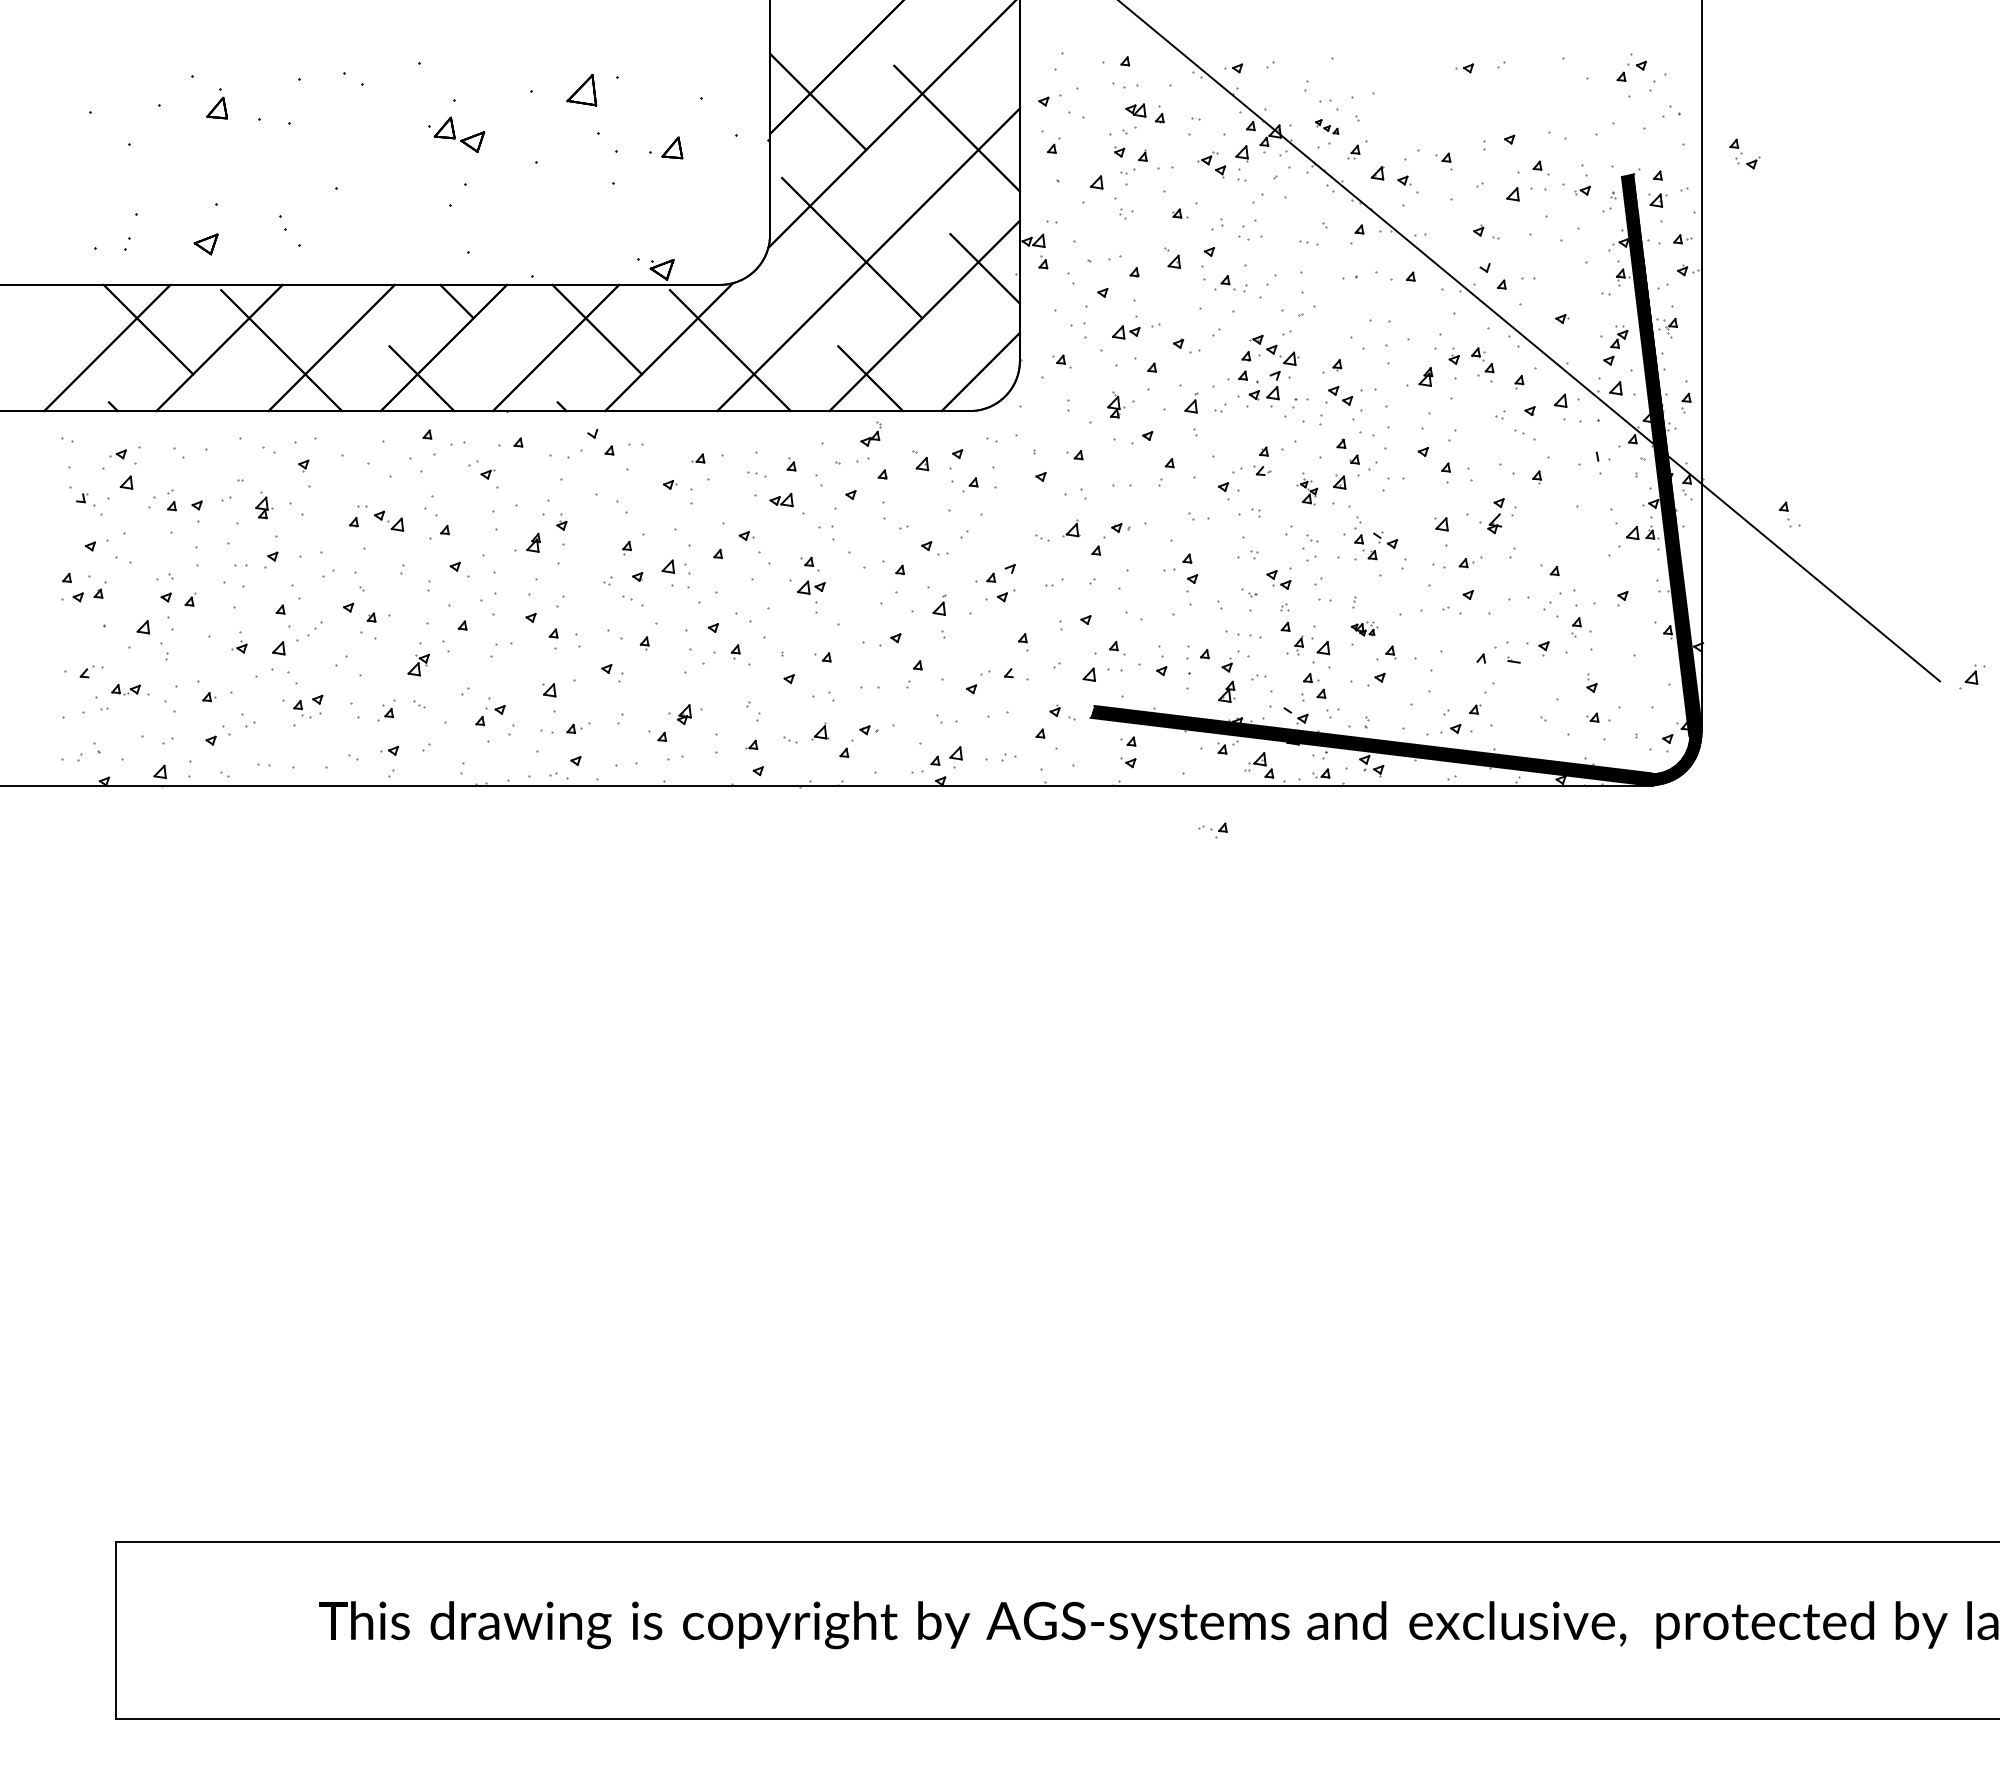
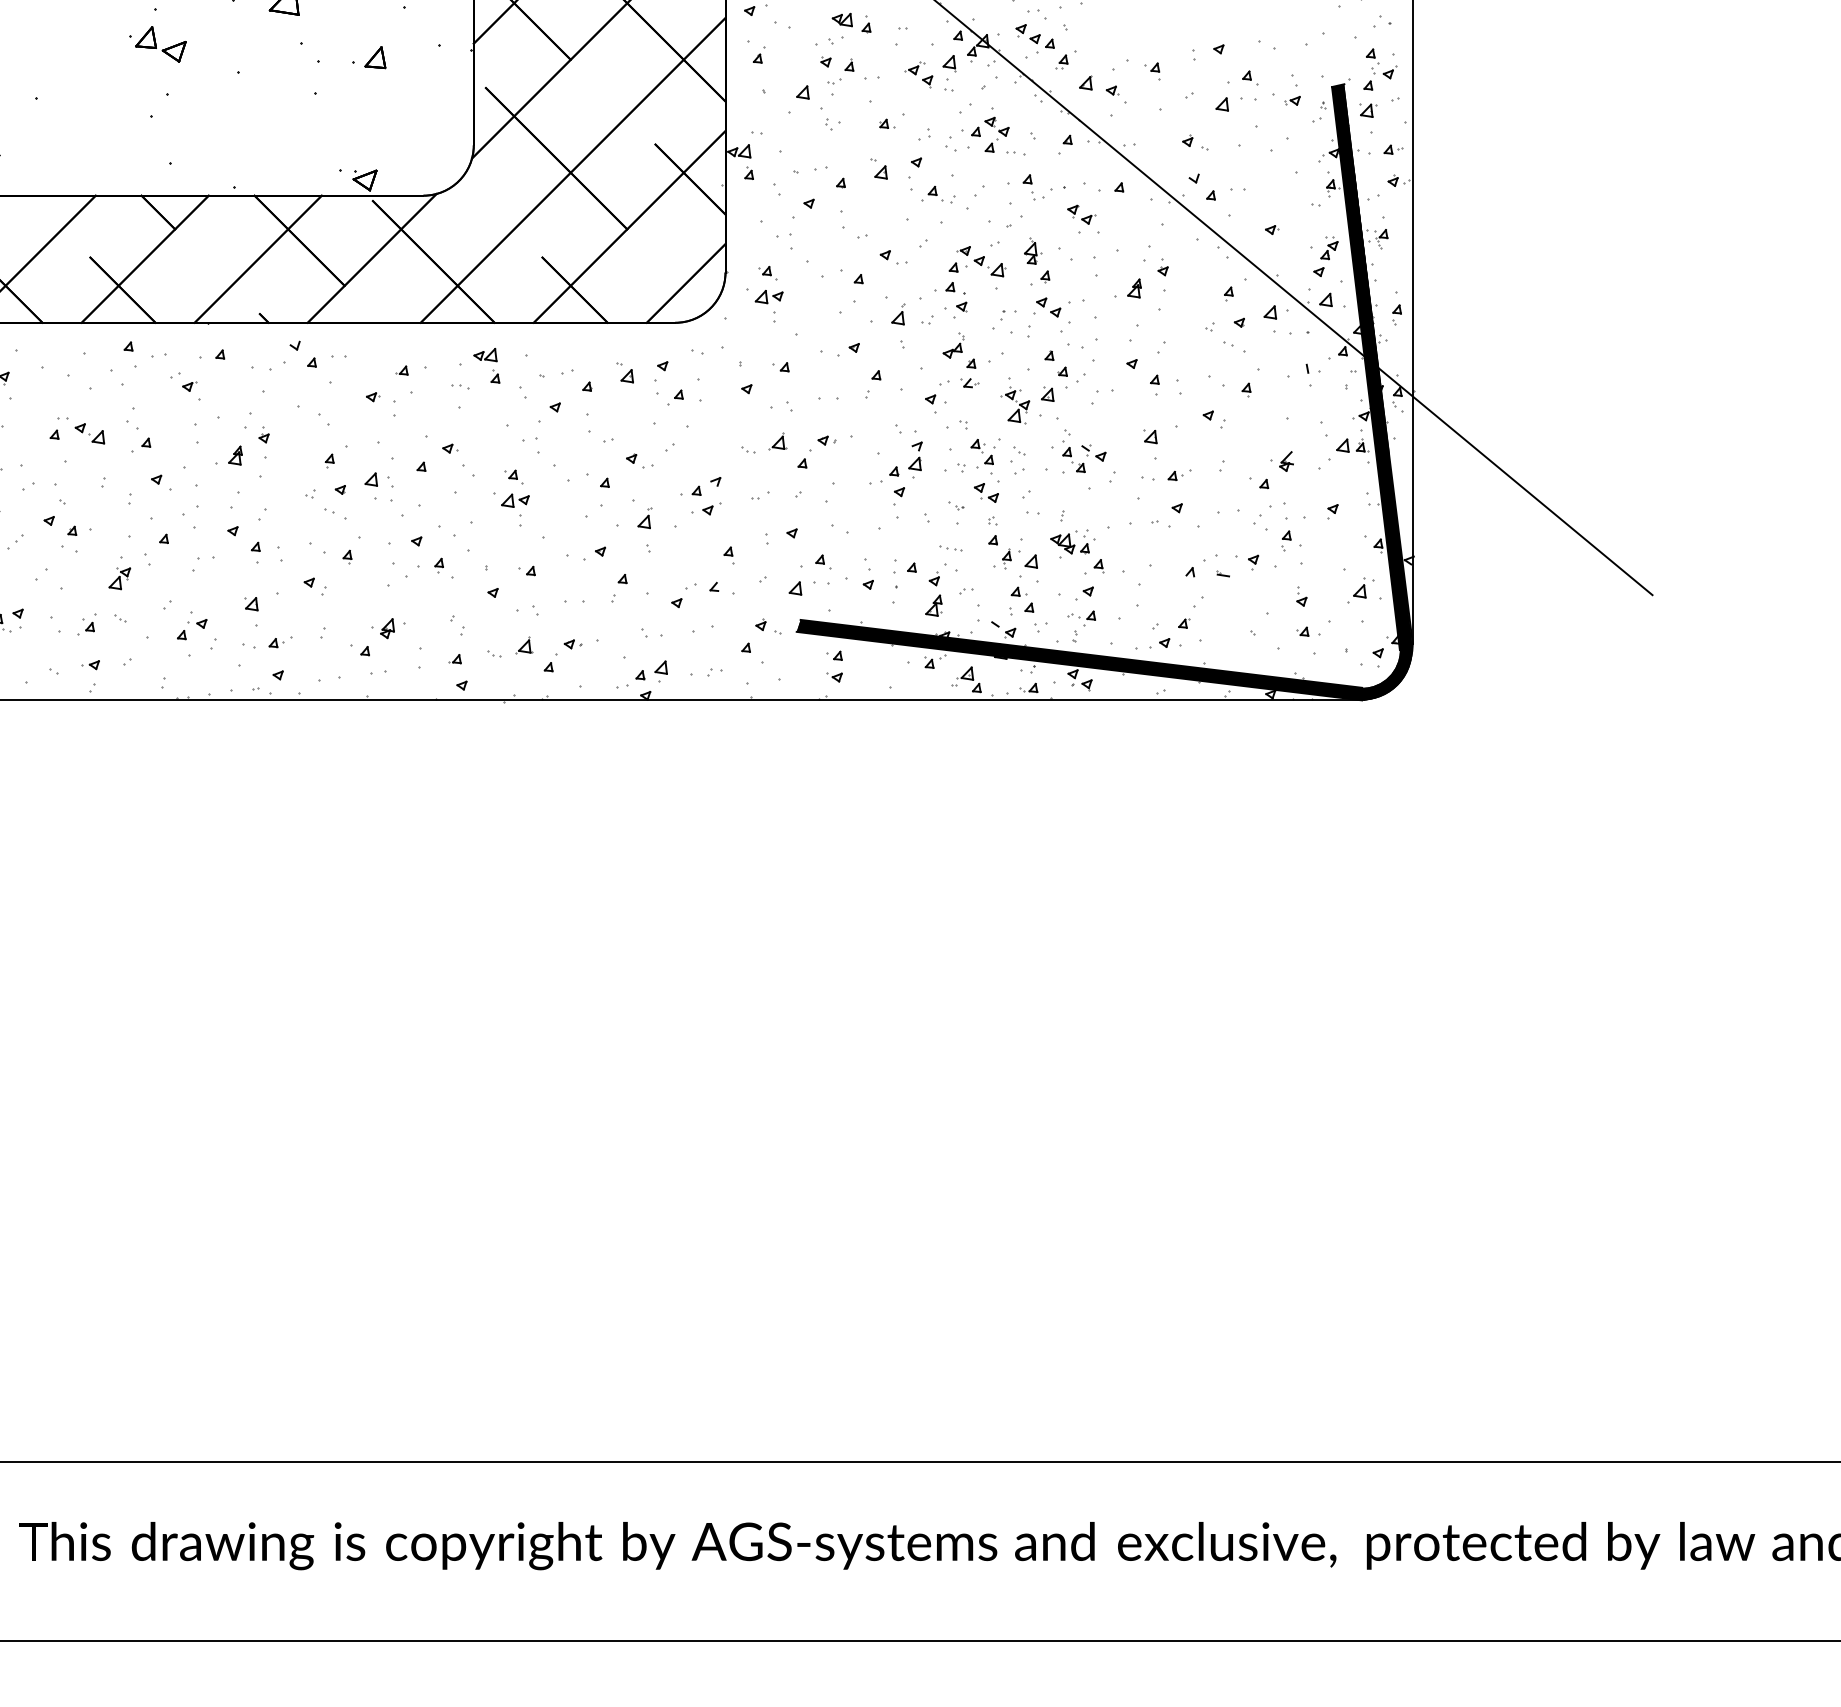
part: (1326, 126) -> (1034, 36), size x1.67
part: (1744, 153) -> (1380, 63), moved
part: (1283, 216) -> (991, 126), added
part: (1373, 303) -> (1081, 214), added
part: (1126, 332) -> (769, 297), moved
part: (1482, 364) -> (982, 456), moved
part: (1273, 389) -> (915, 460), moved
part: (1116, 404) -> (1033, 250), moved
part: (870, 433) -> (952, 345), moved
part: (1307, 488) -> (1015, 400), size x1.43
part: (781, 500) -> (485, 355), moved
part: (1789, 514) -> (1033, 187), moved
part: (1490, 523) -> (1282, 461), moved
part: (1364, 628) -> (1072, 541), size x1.67
part: (1243, 635) -> (950, 548), size x0.62
part: (1972, 676) -> (1360, 590), moved
part: (1212, 830) -> (1080, 618), moved

